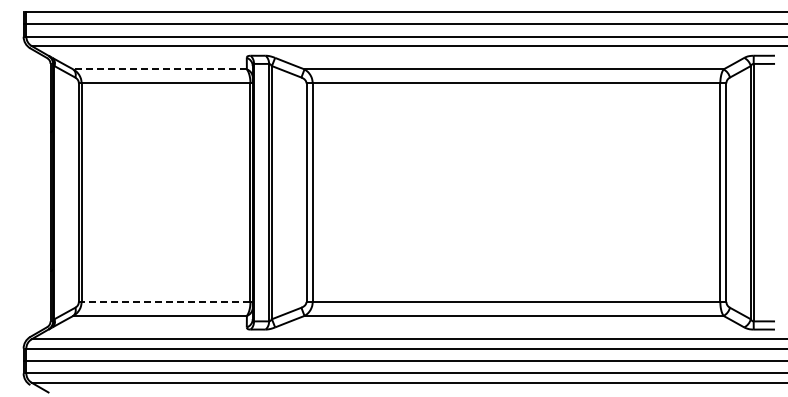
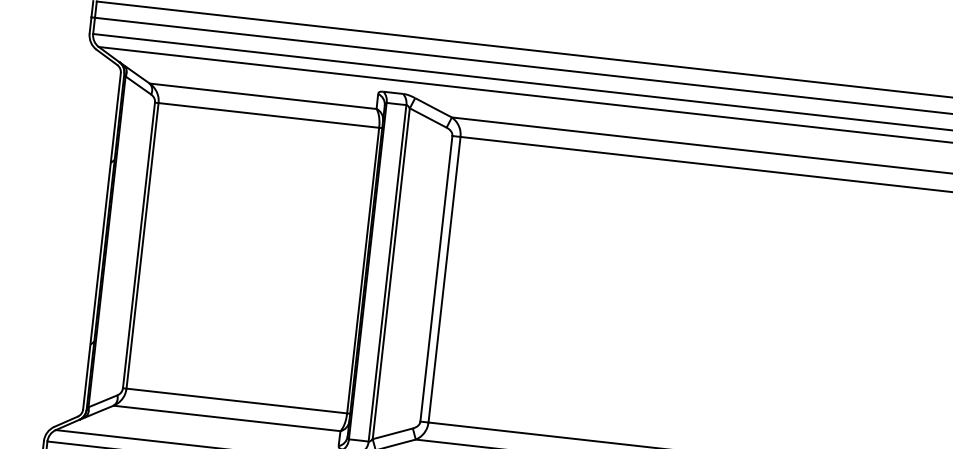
line: (160, 69) -> (263, 96), dashed -> solid
line: (165, 301) -> (236, 400), dashed -> solid

